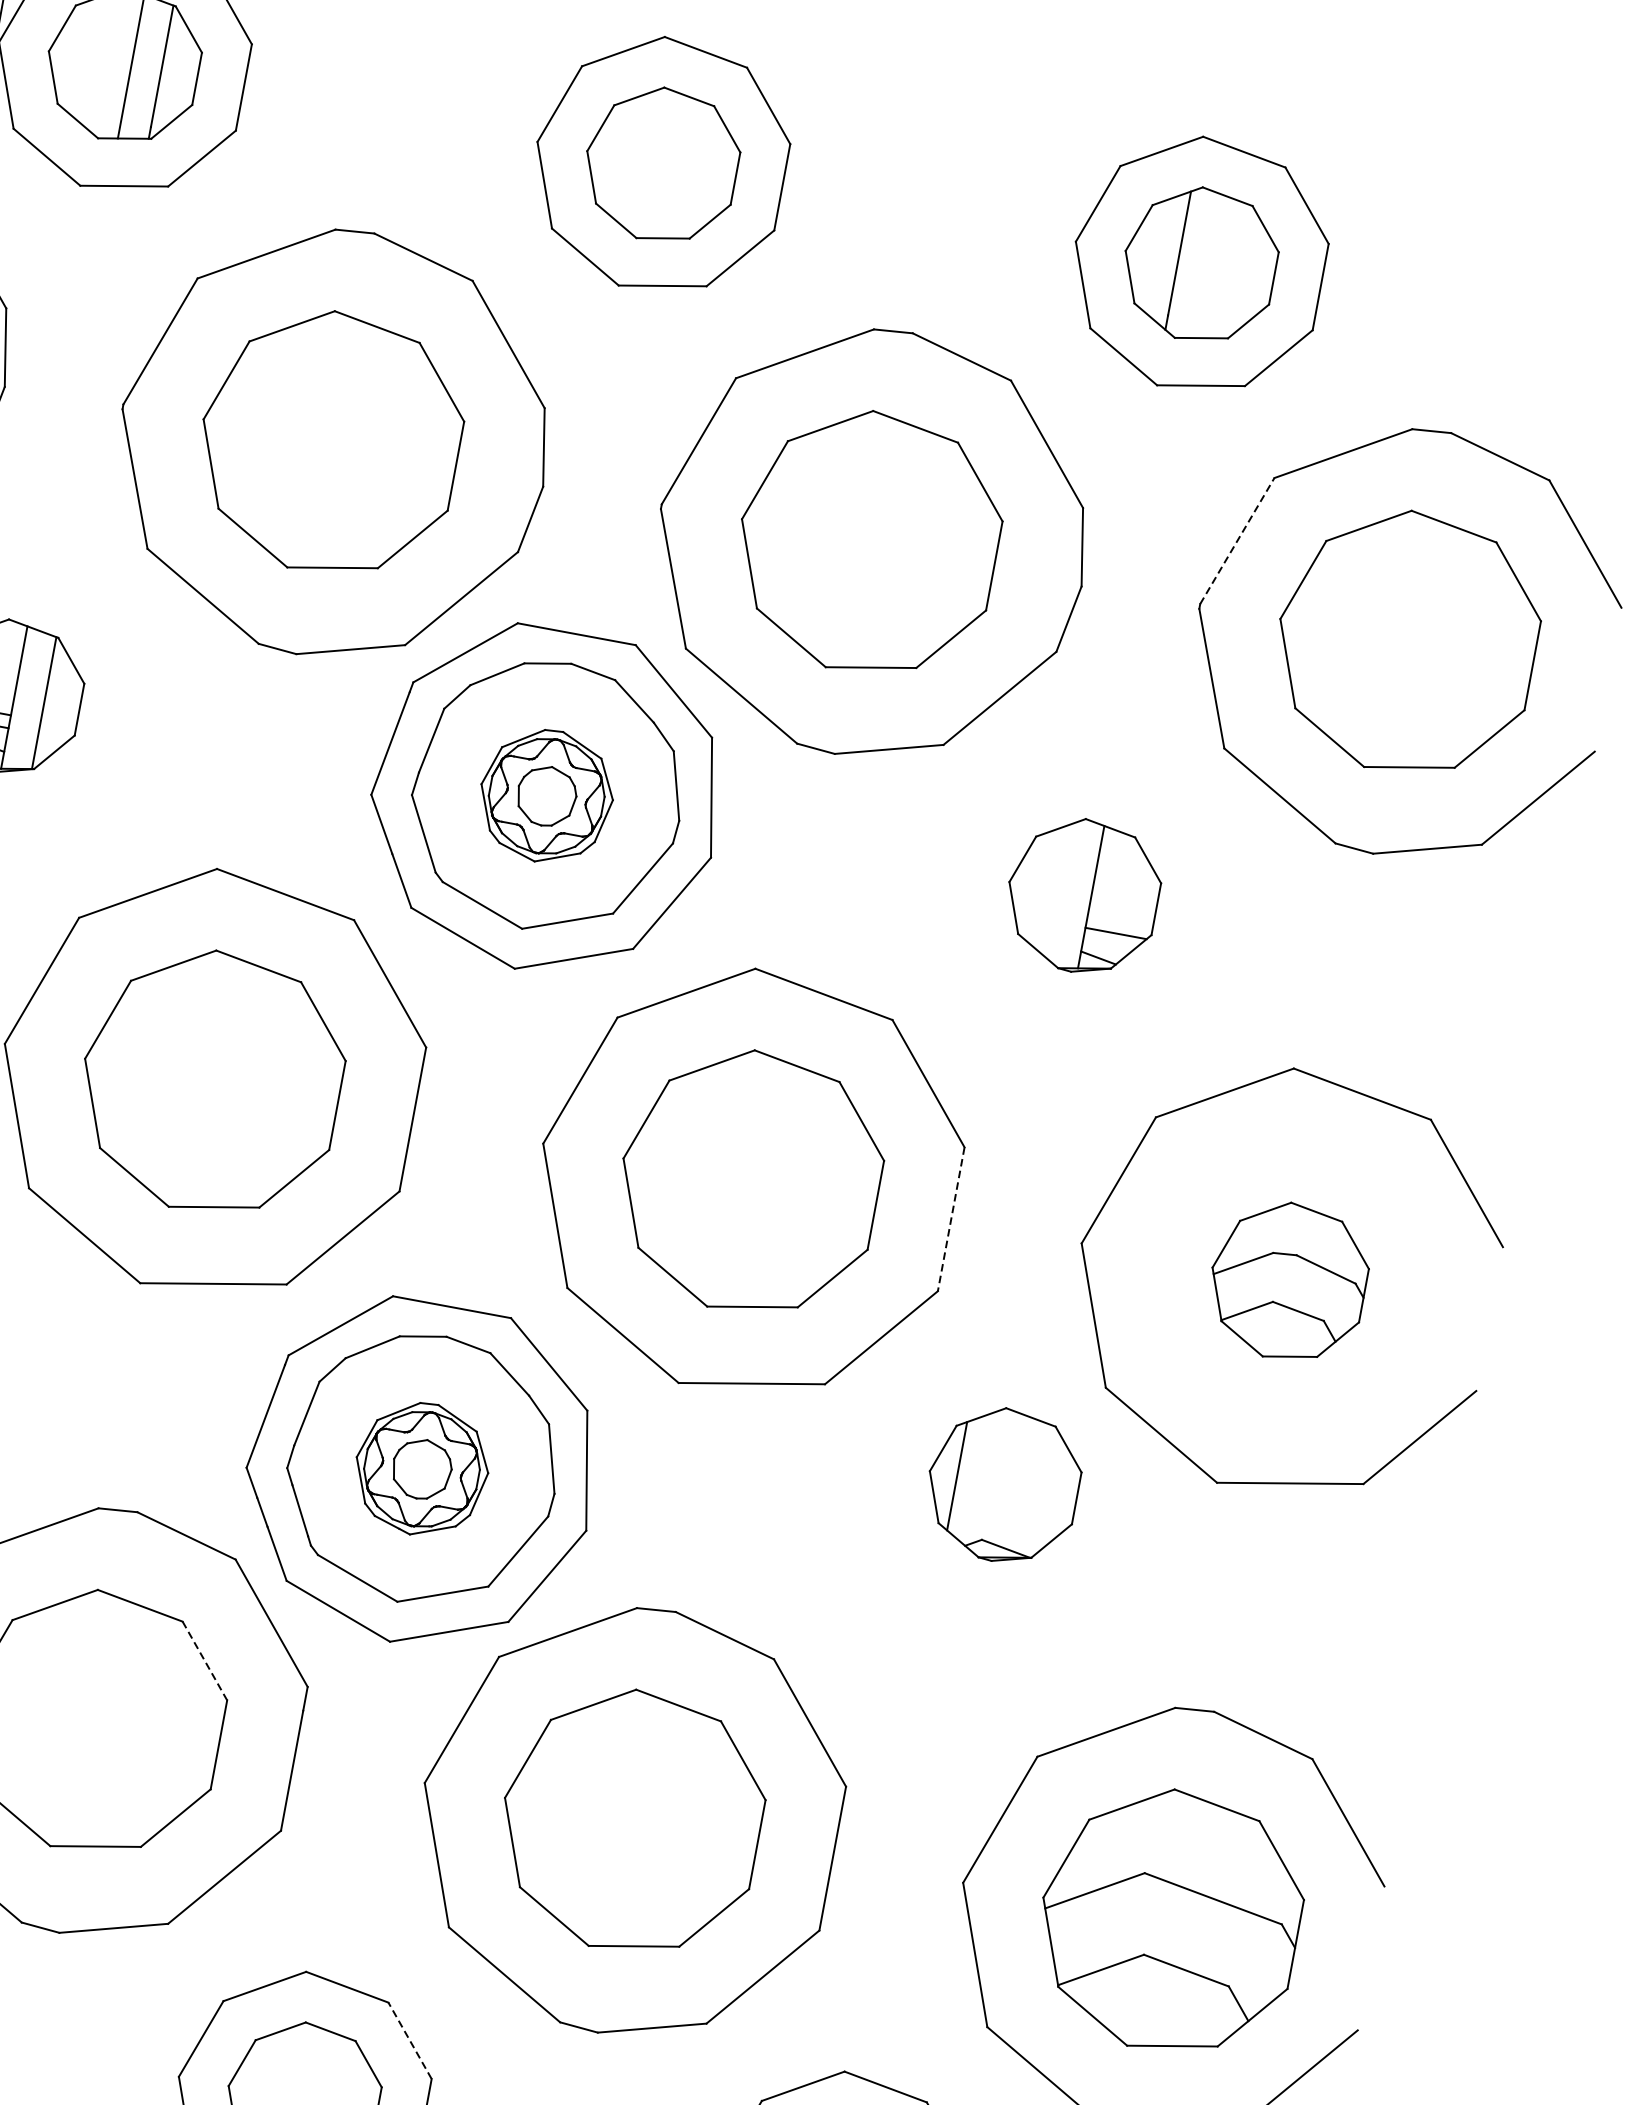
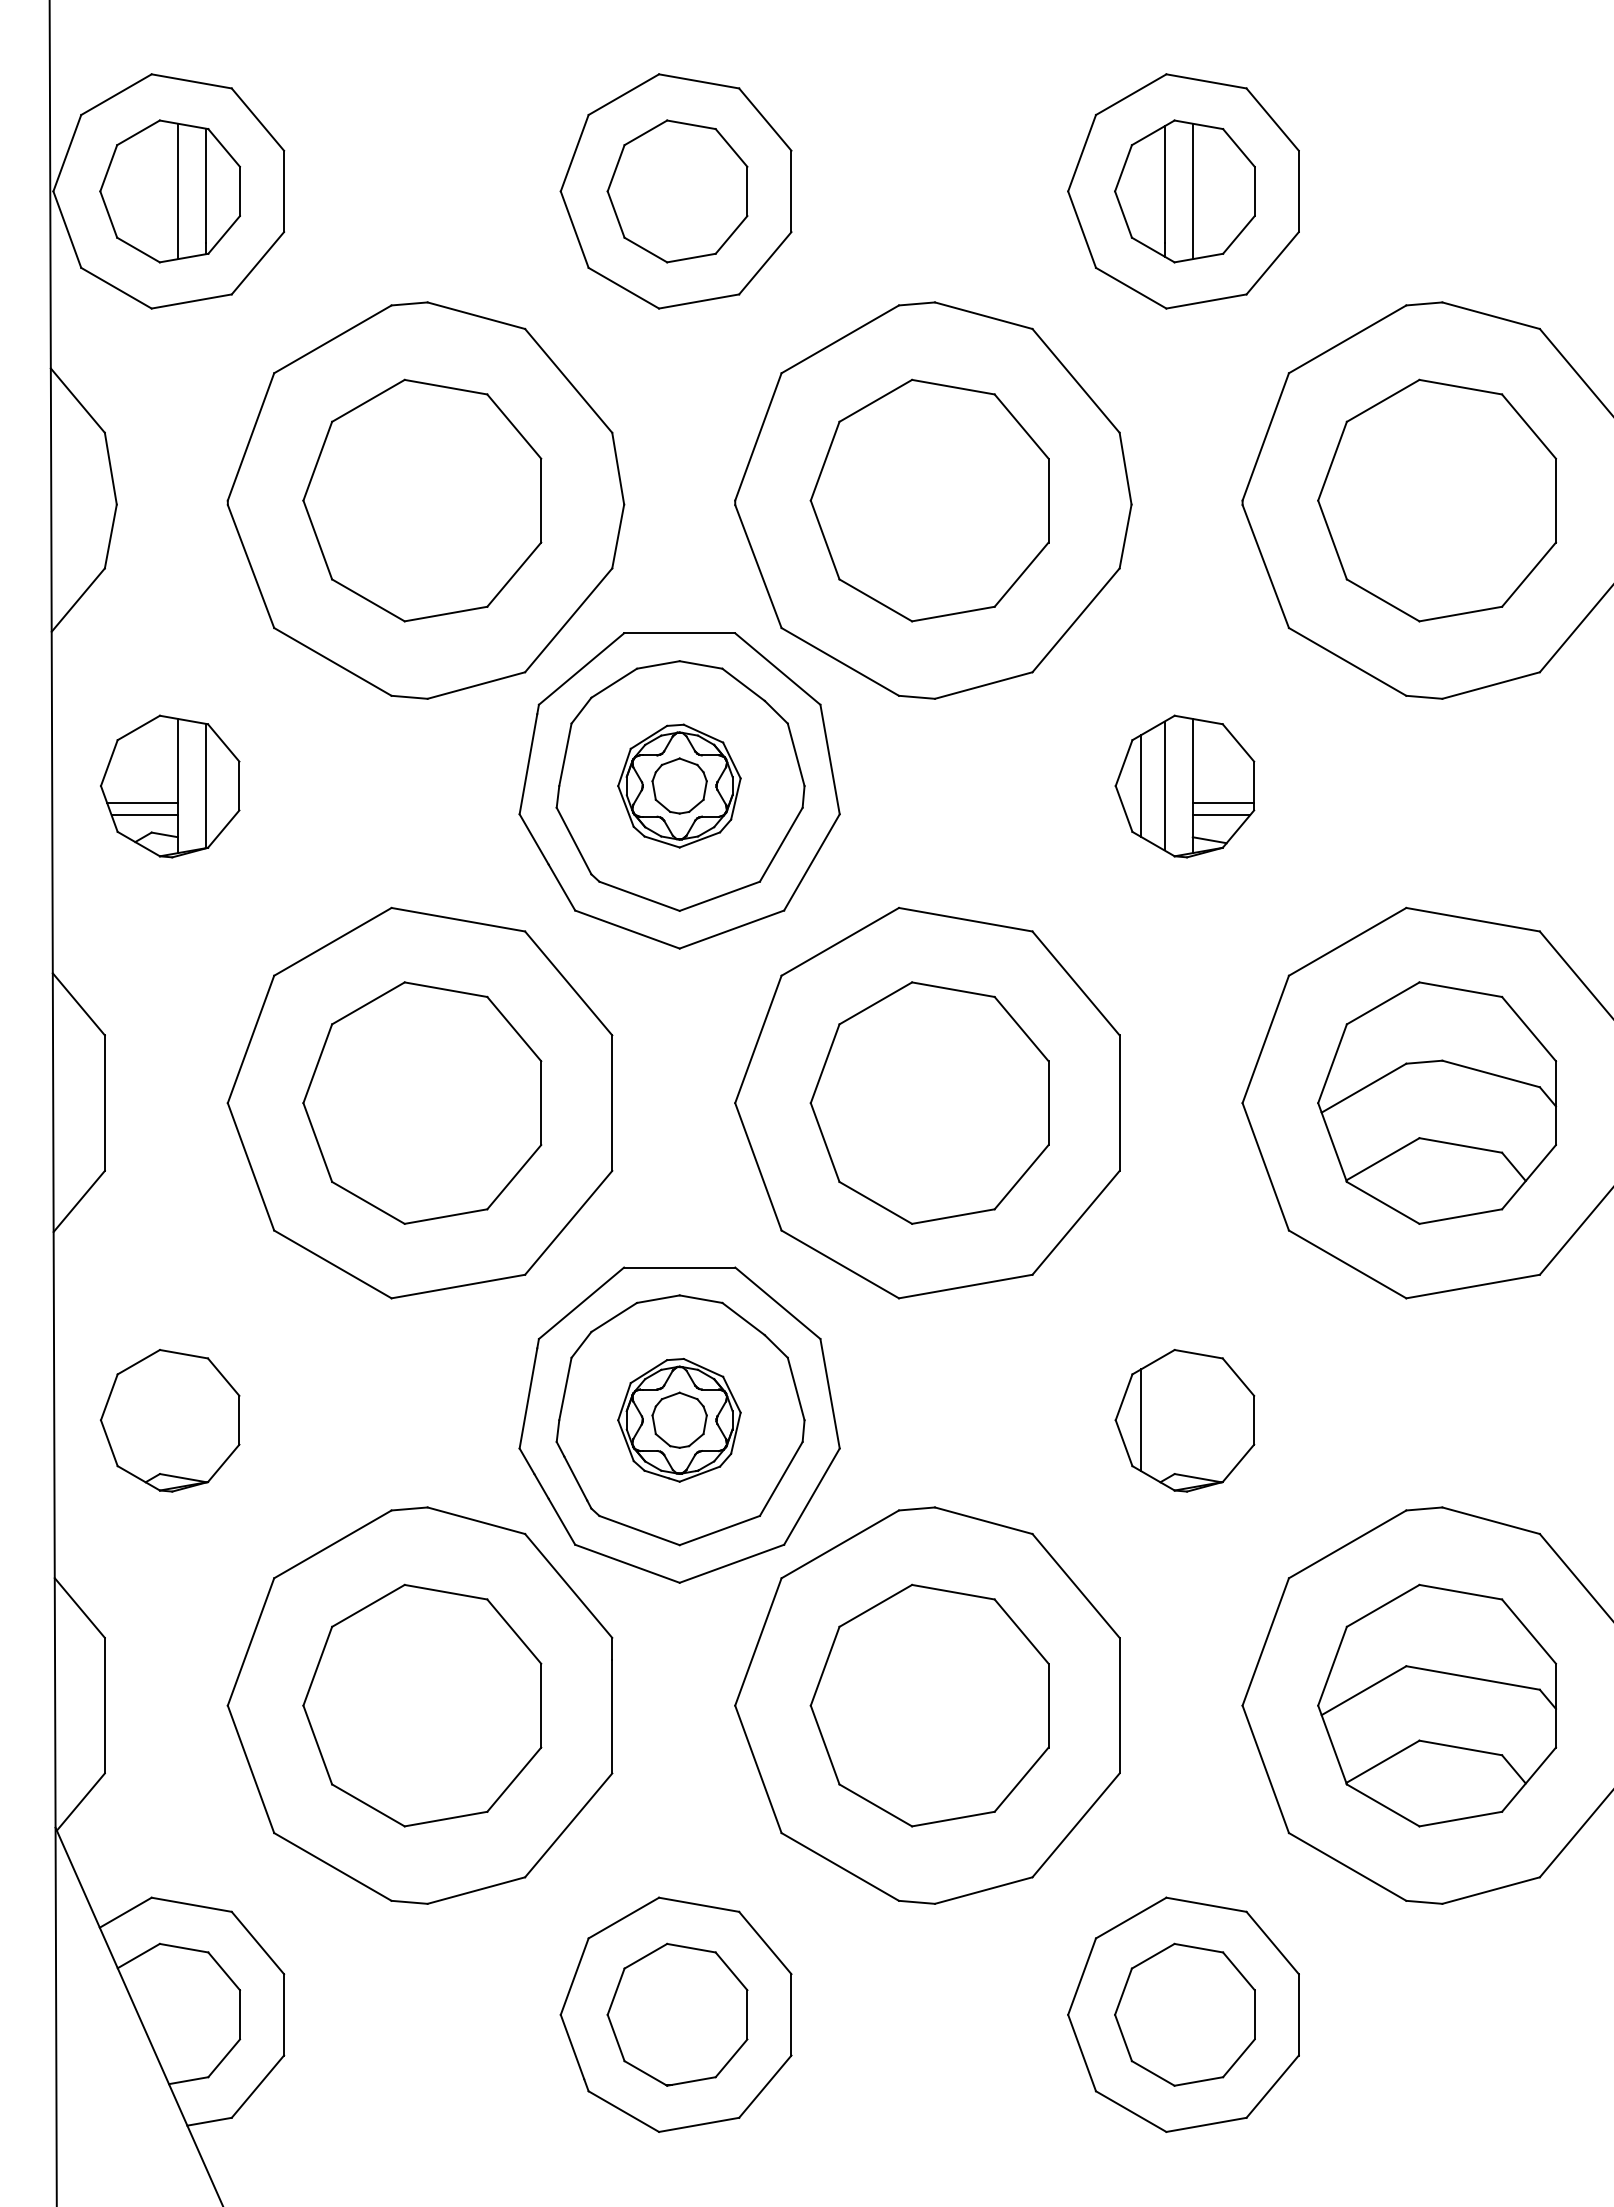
line: (1207, 266) -> (1192, 191), added
line: (1237, 540) -> (1265, 436), dashed -> solid
line: (1036, 886) -> (1141, 785), added
line: (1061, 891) -> (1164, 785), added
line: (1120, 920) -> (1223, 802), added
line: (951, 1219) -> (1119, 1103), dashed -> solid
part: (1288, 1281) -> (1437, 1102), size x1.67
part: (1002, 1484) -> (1184, 1420), moved
line: (205, 1660) -> (514, 1631), dashed -> solid
line: (410, 2041) -> (765, 1943), dashed -> solid

